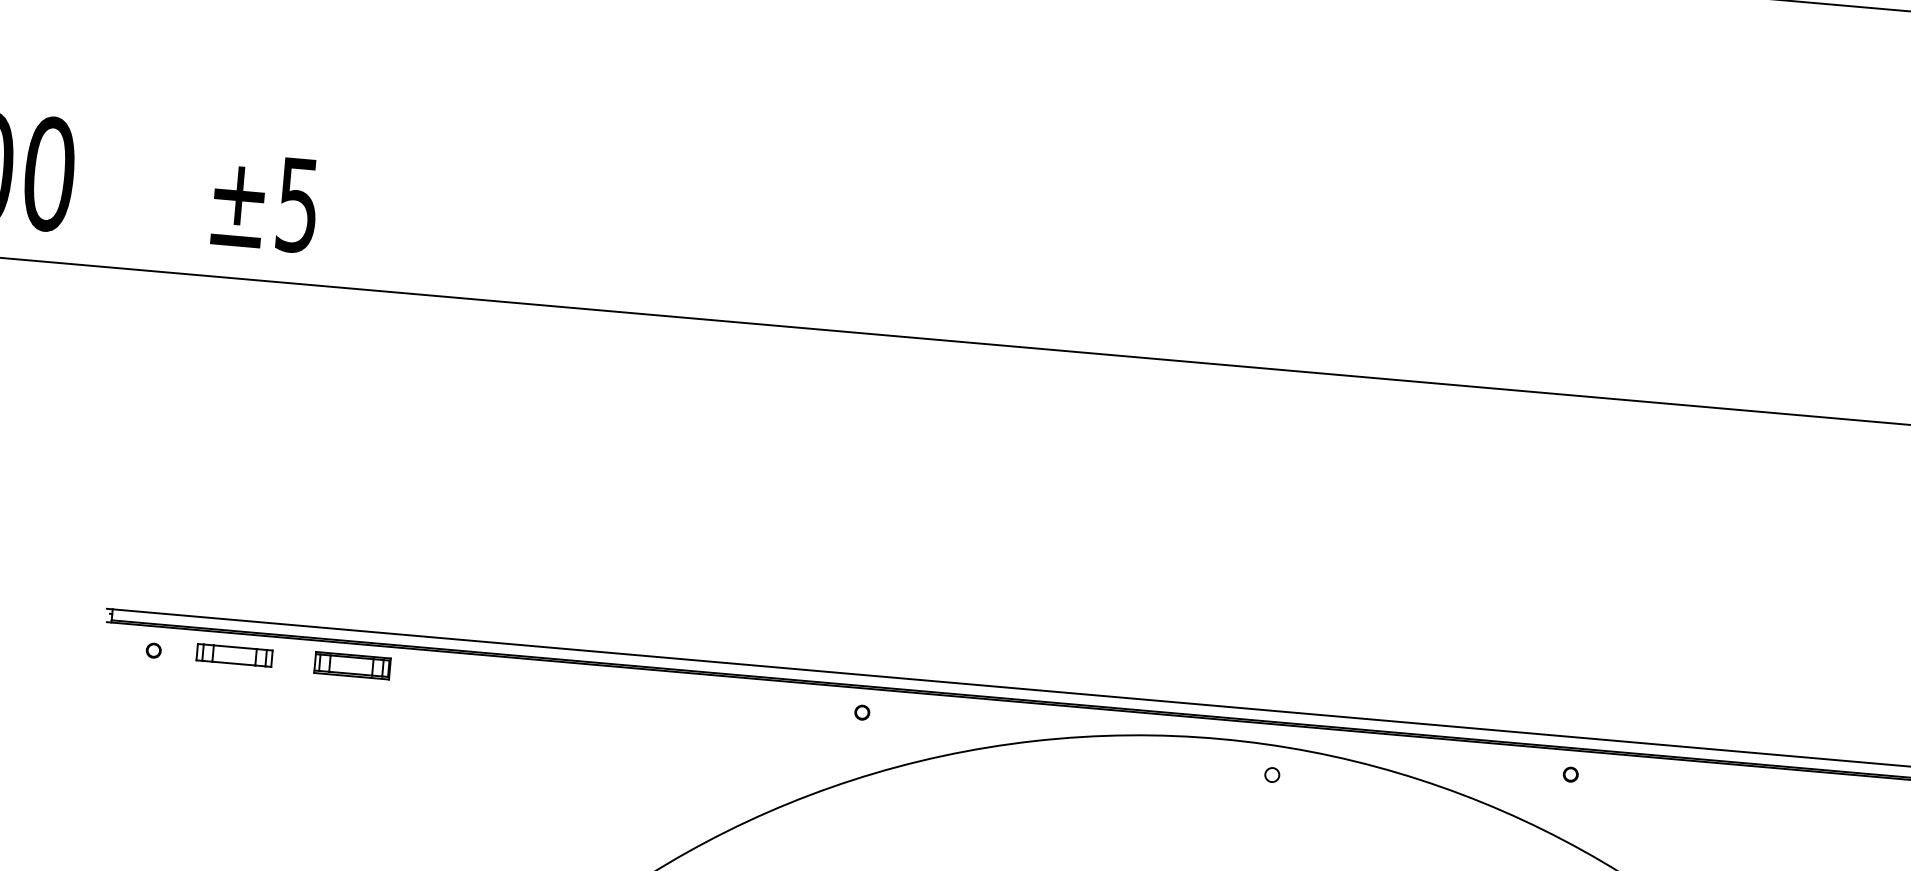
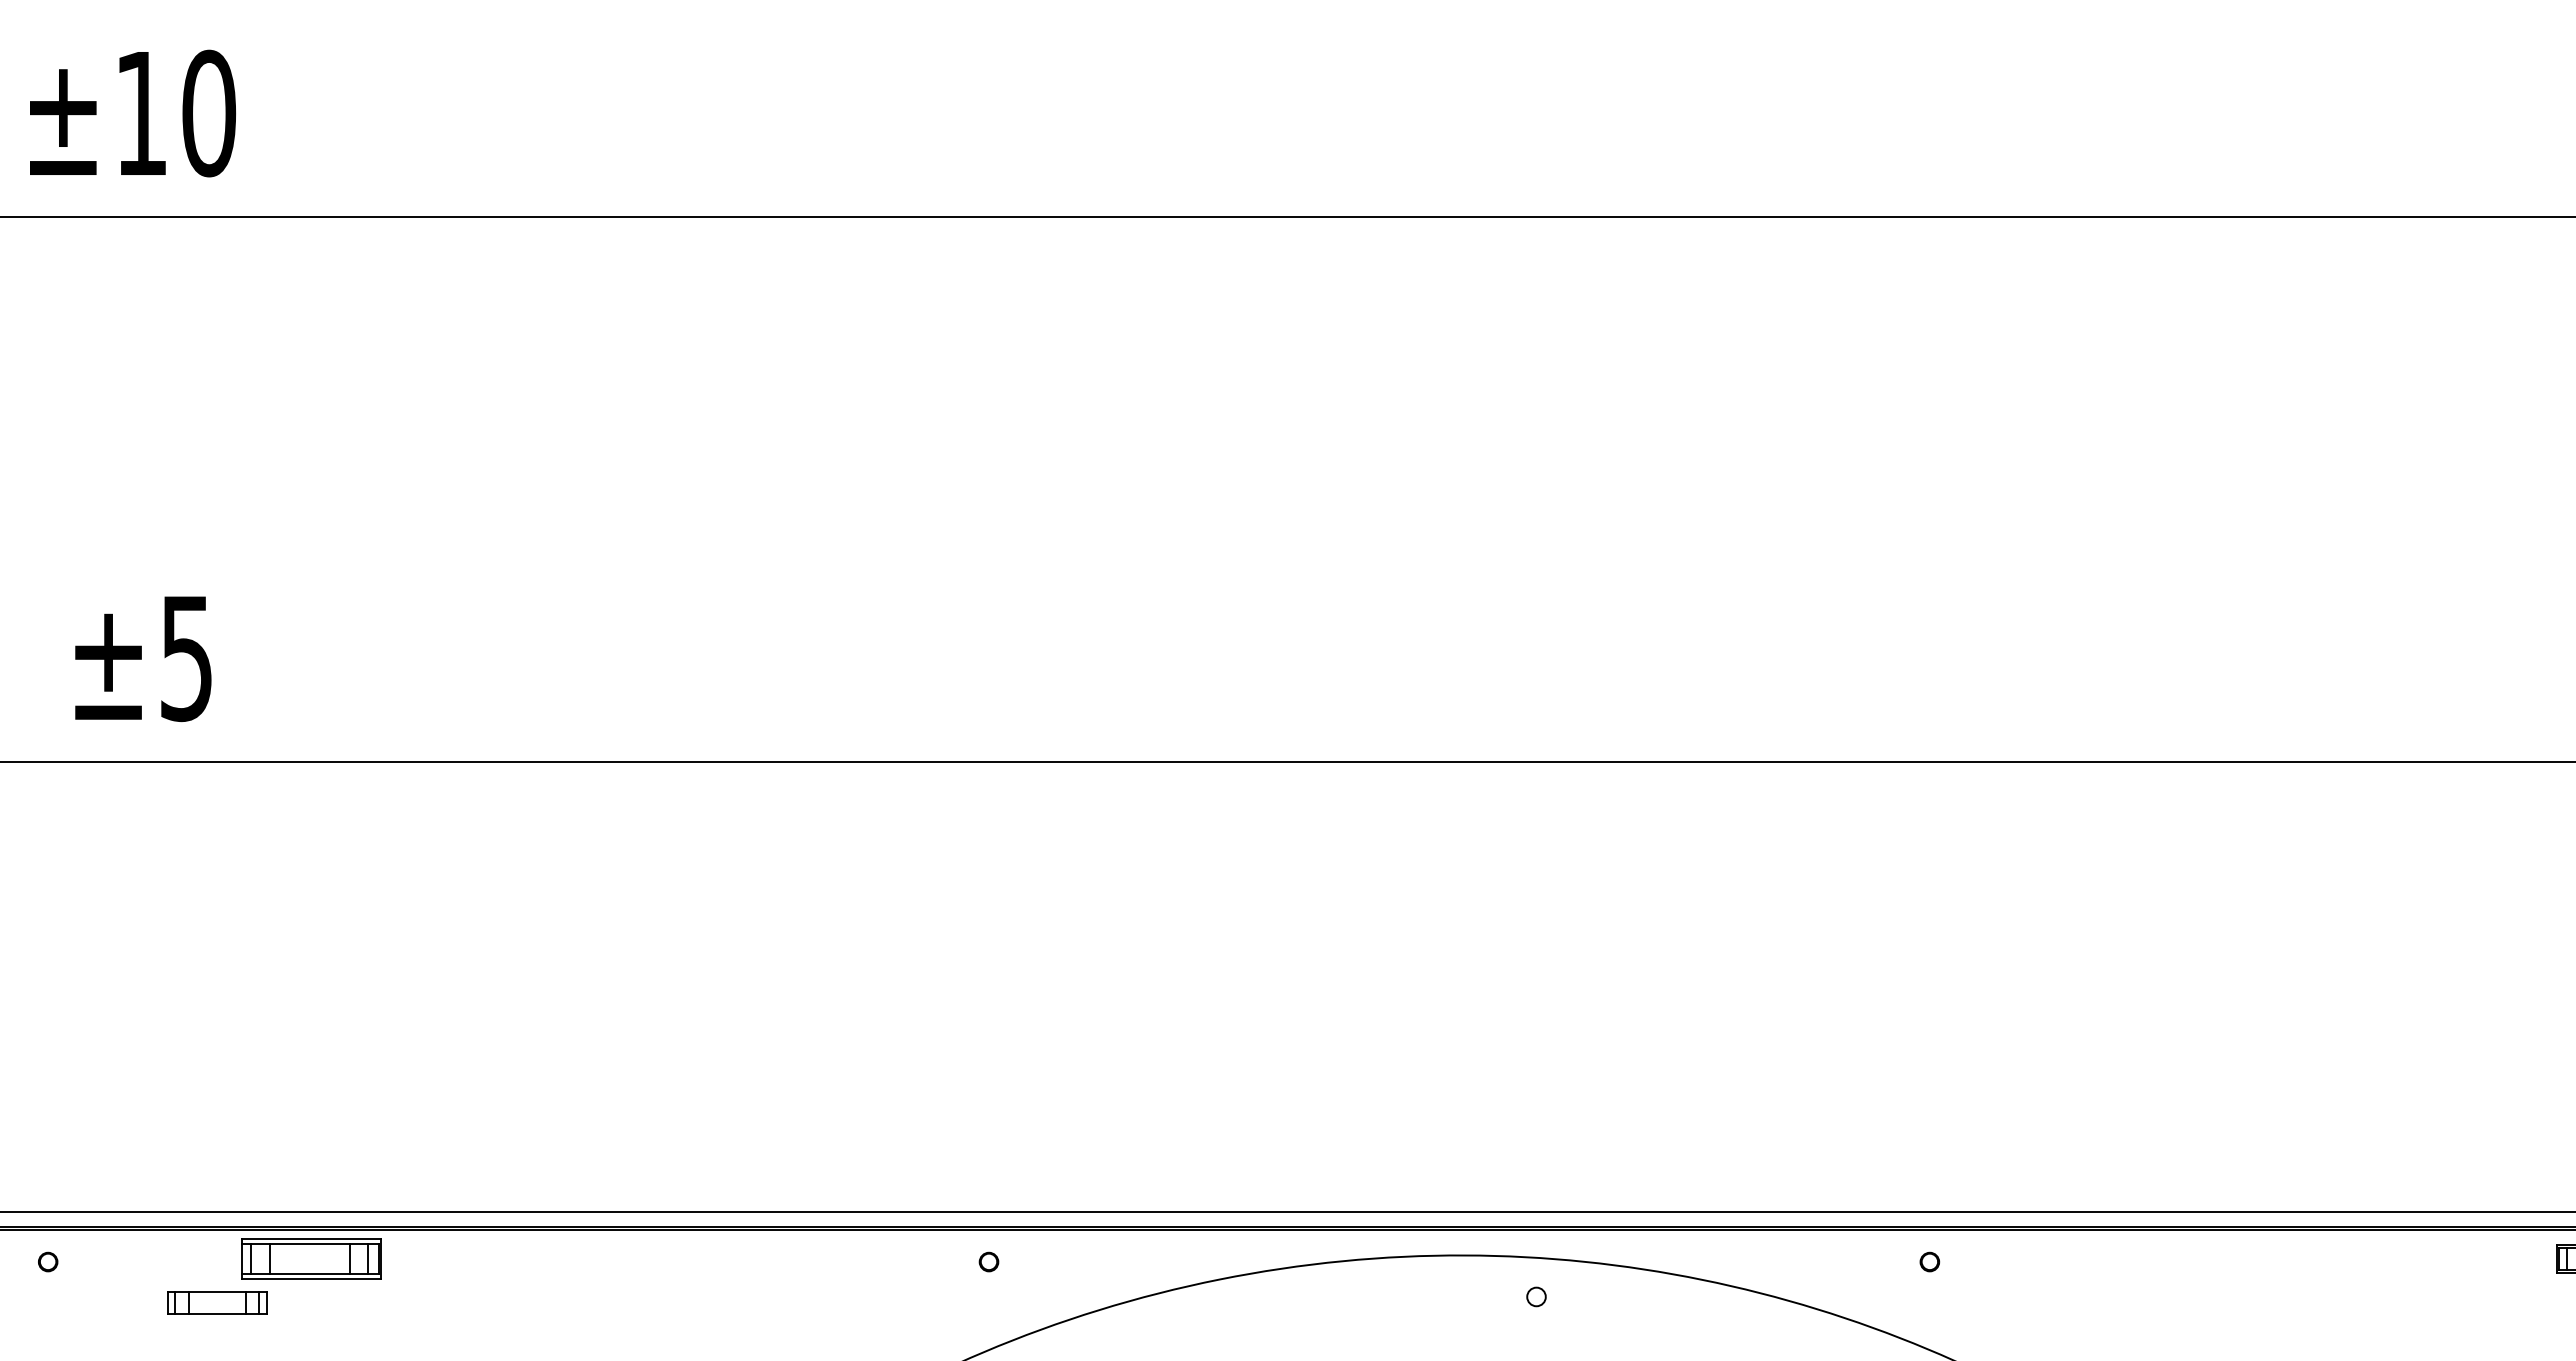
part: (234, 655) -> (217, 1302), moved
part: (352, 665) -> (311, 1258), size x1.4

